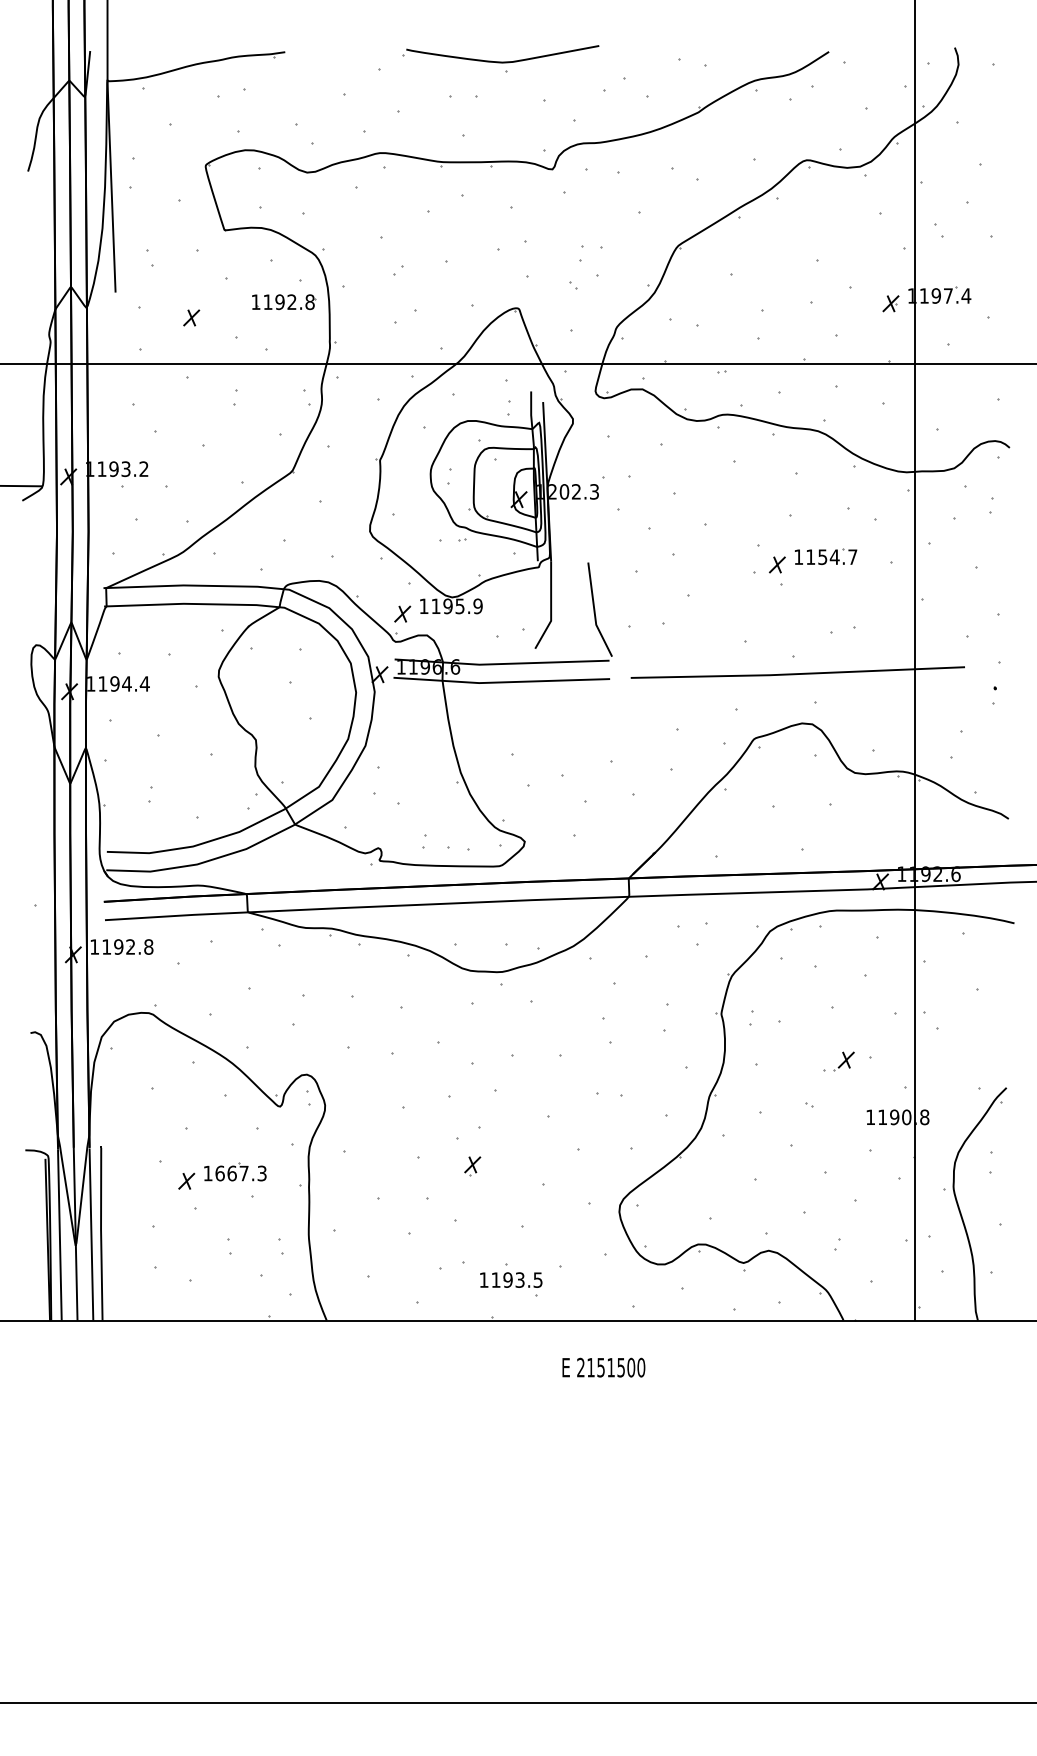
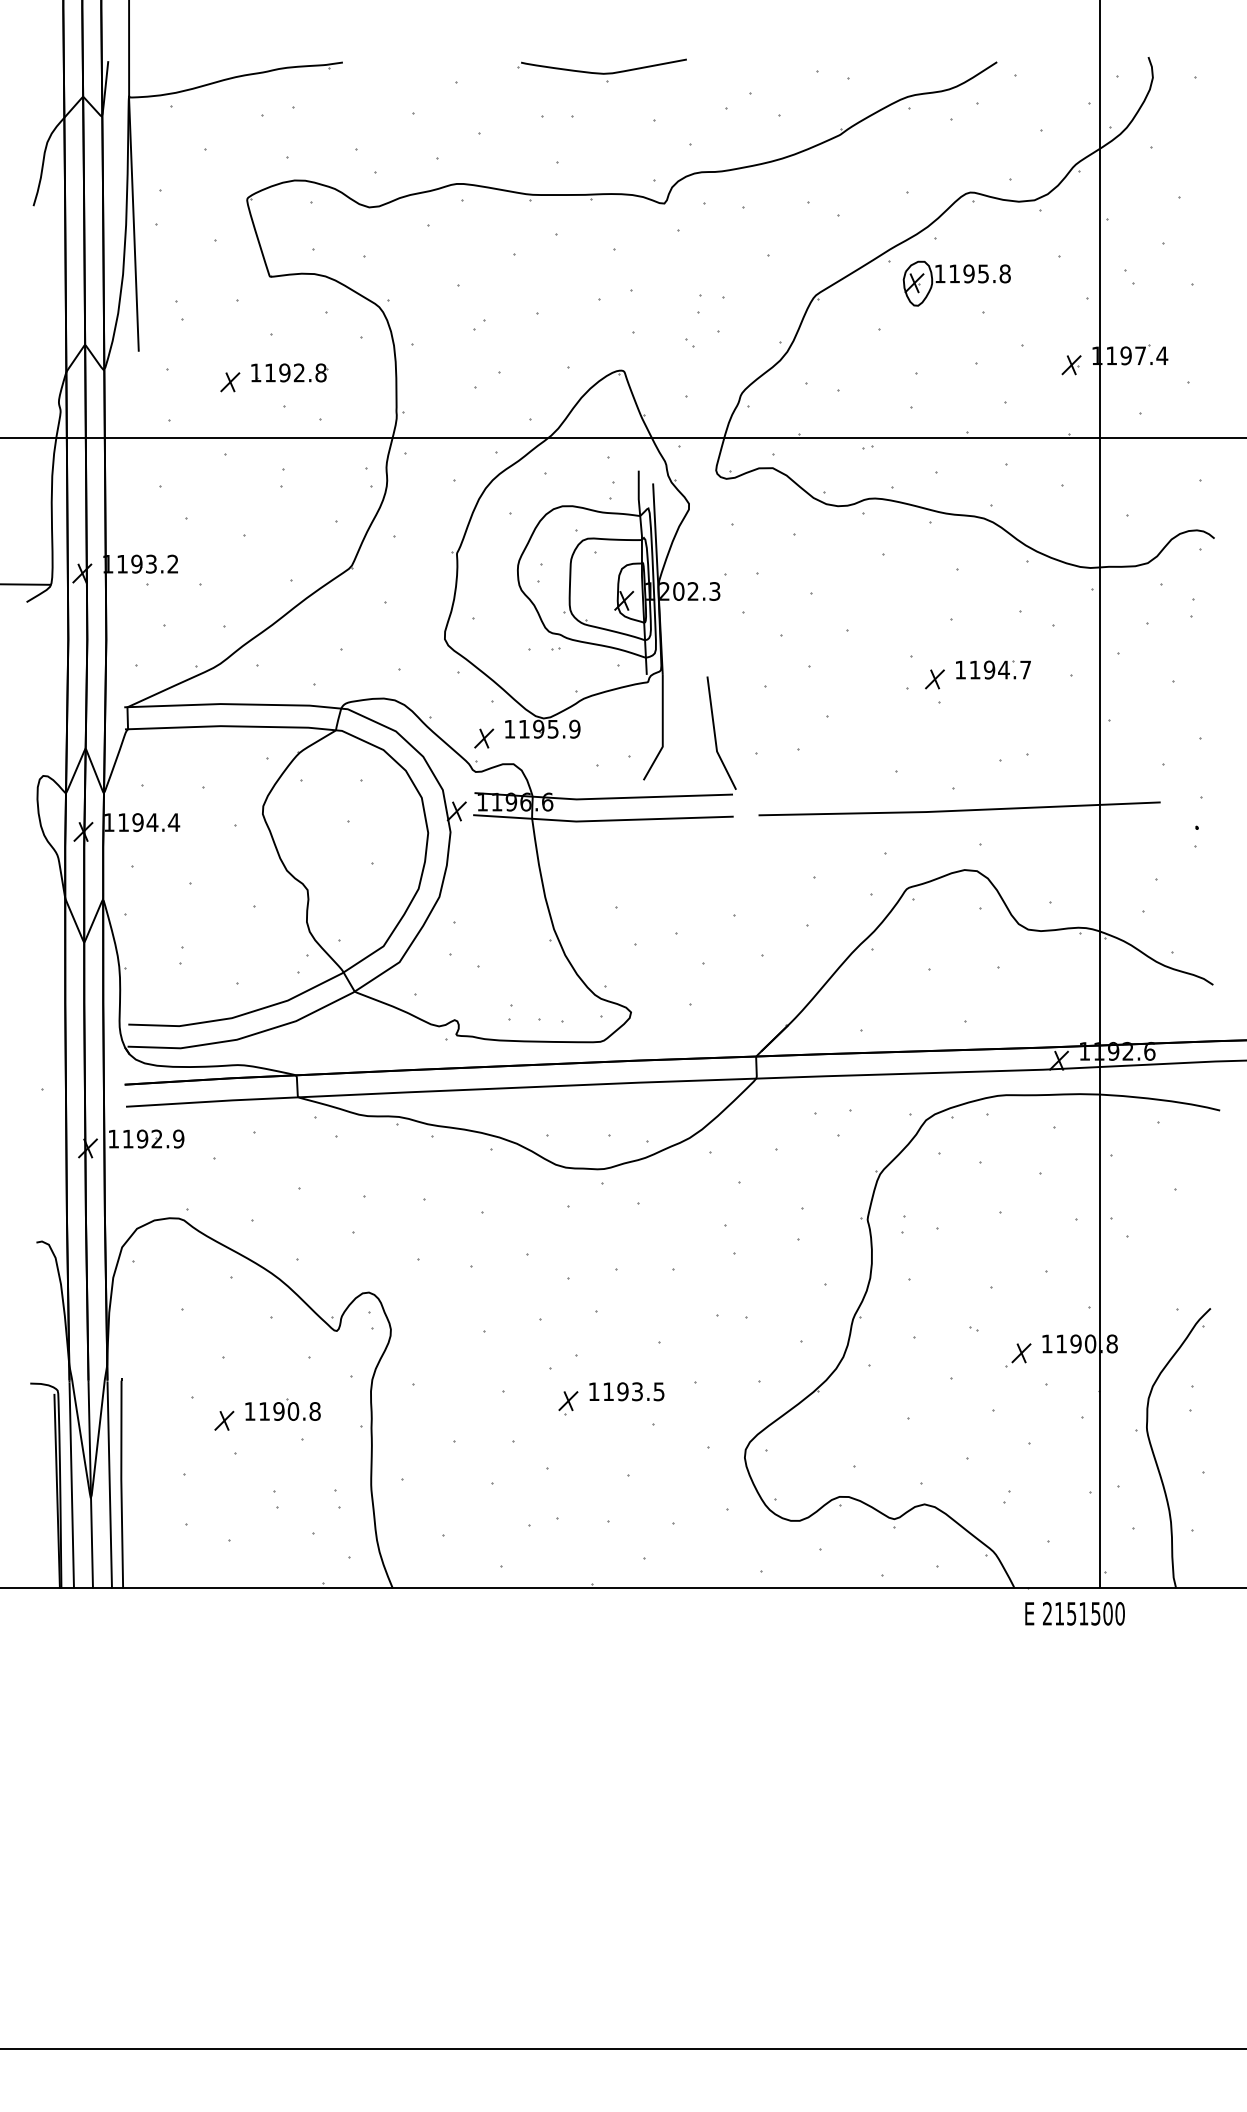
part: (500, 58) -> (601, 70), size x0.71
part: (795, 235) -> (956, 283), added
part: (284, 302) -> (290, 373), moved
text: (822, 556) -> (989, 669), 1154.7 -> 1194.7
text: (148, 946) -> (178, 1138), 1192.8 -> 1192.9
part: (843, 1061) -> (1018, 1354), moved
text: (240, 1173) -> (289, 1411), 1667.3 -> 1190.8
part: (511, 1279) -> (627, 1391), moved
text: (603, 1367) -> (1074, 1613), moved

